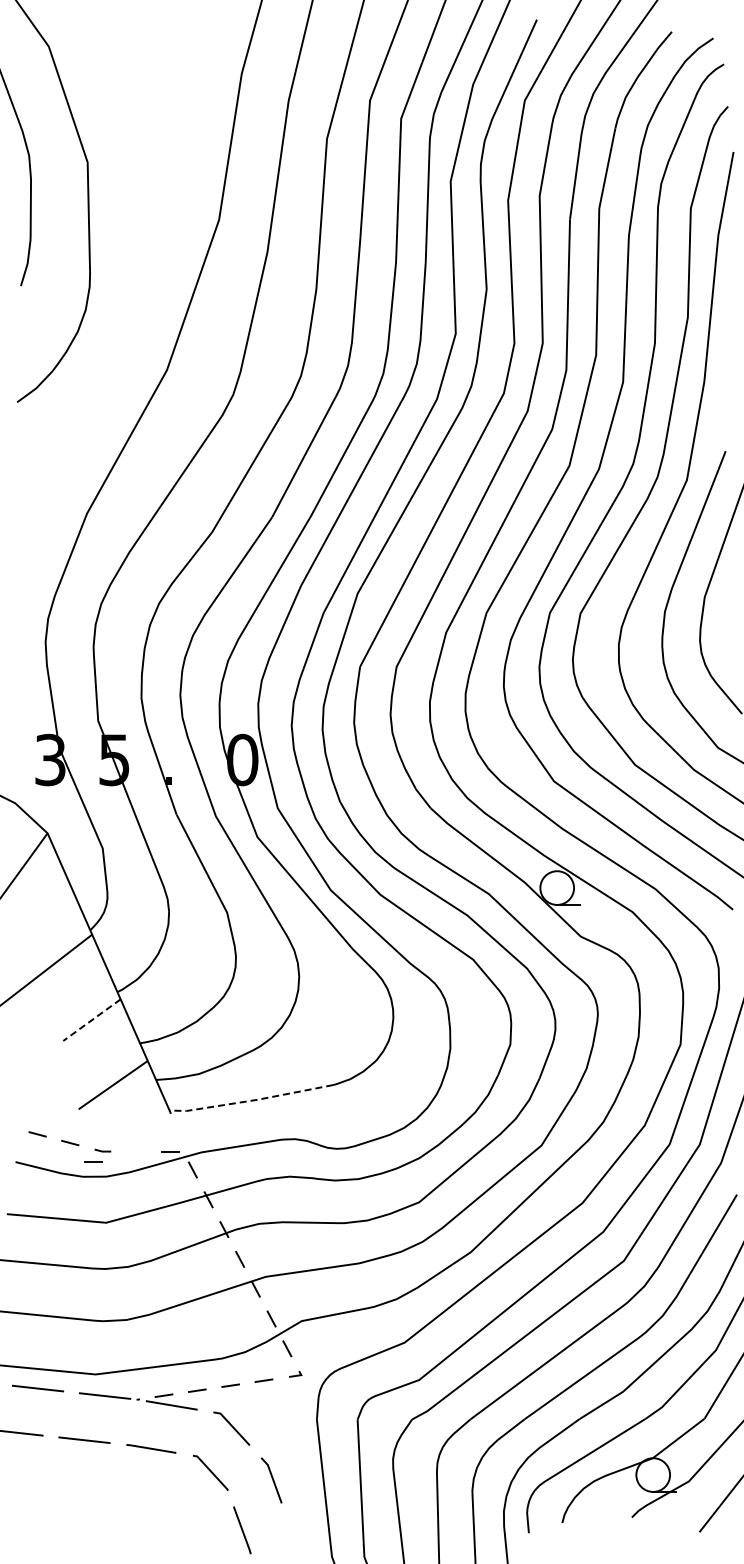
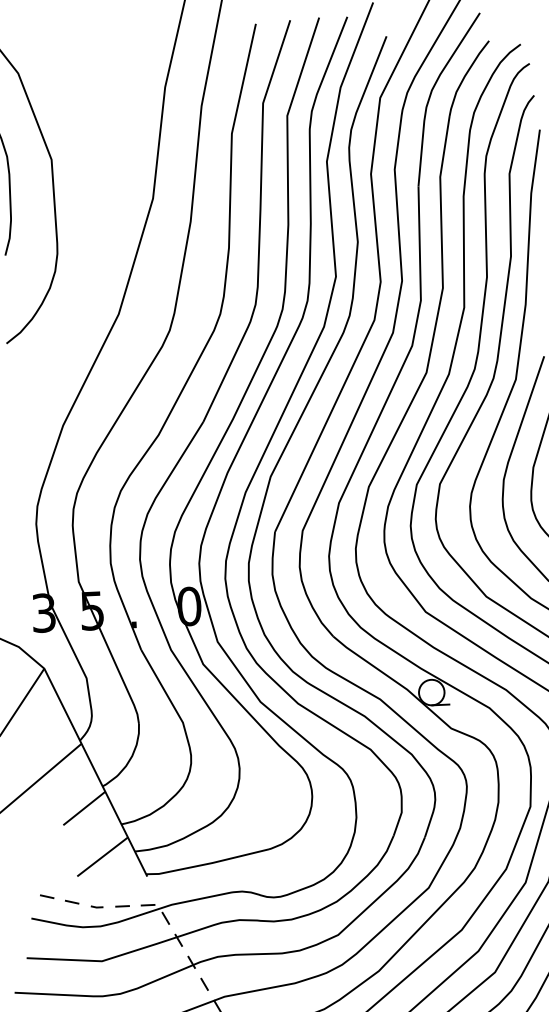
line: (91, 1020) -> (83, 808), dashed -> solid
line: (251, 1100) -> (207, 863), dashed -> solid
line: (93, 1161) -> (122, 906), moved

